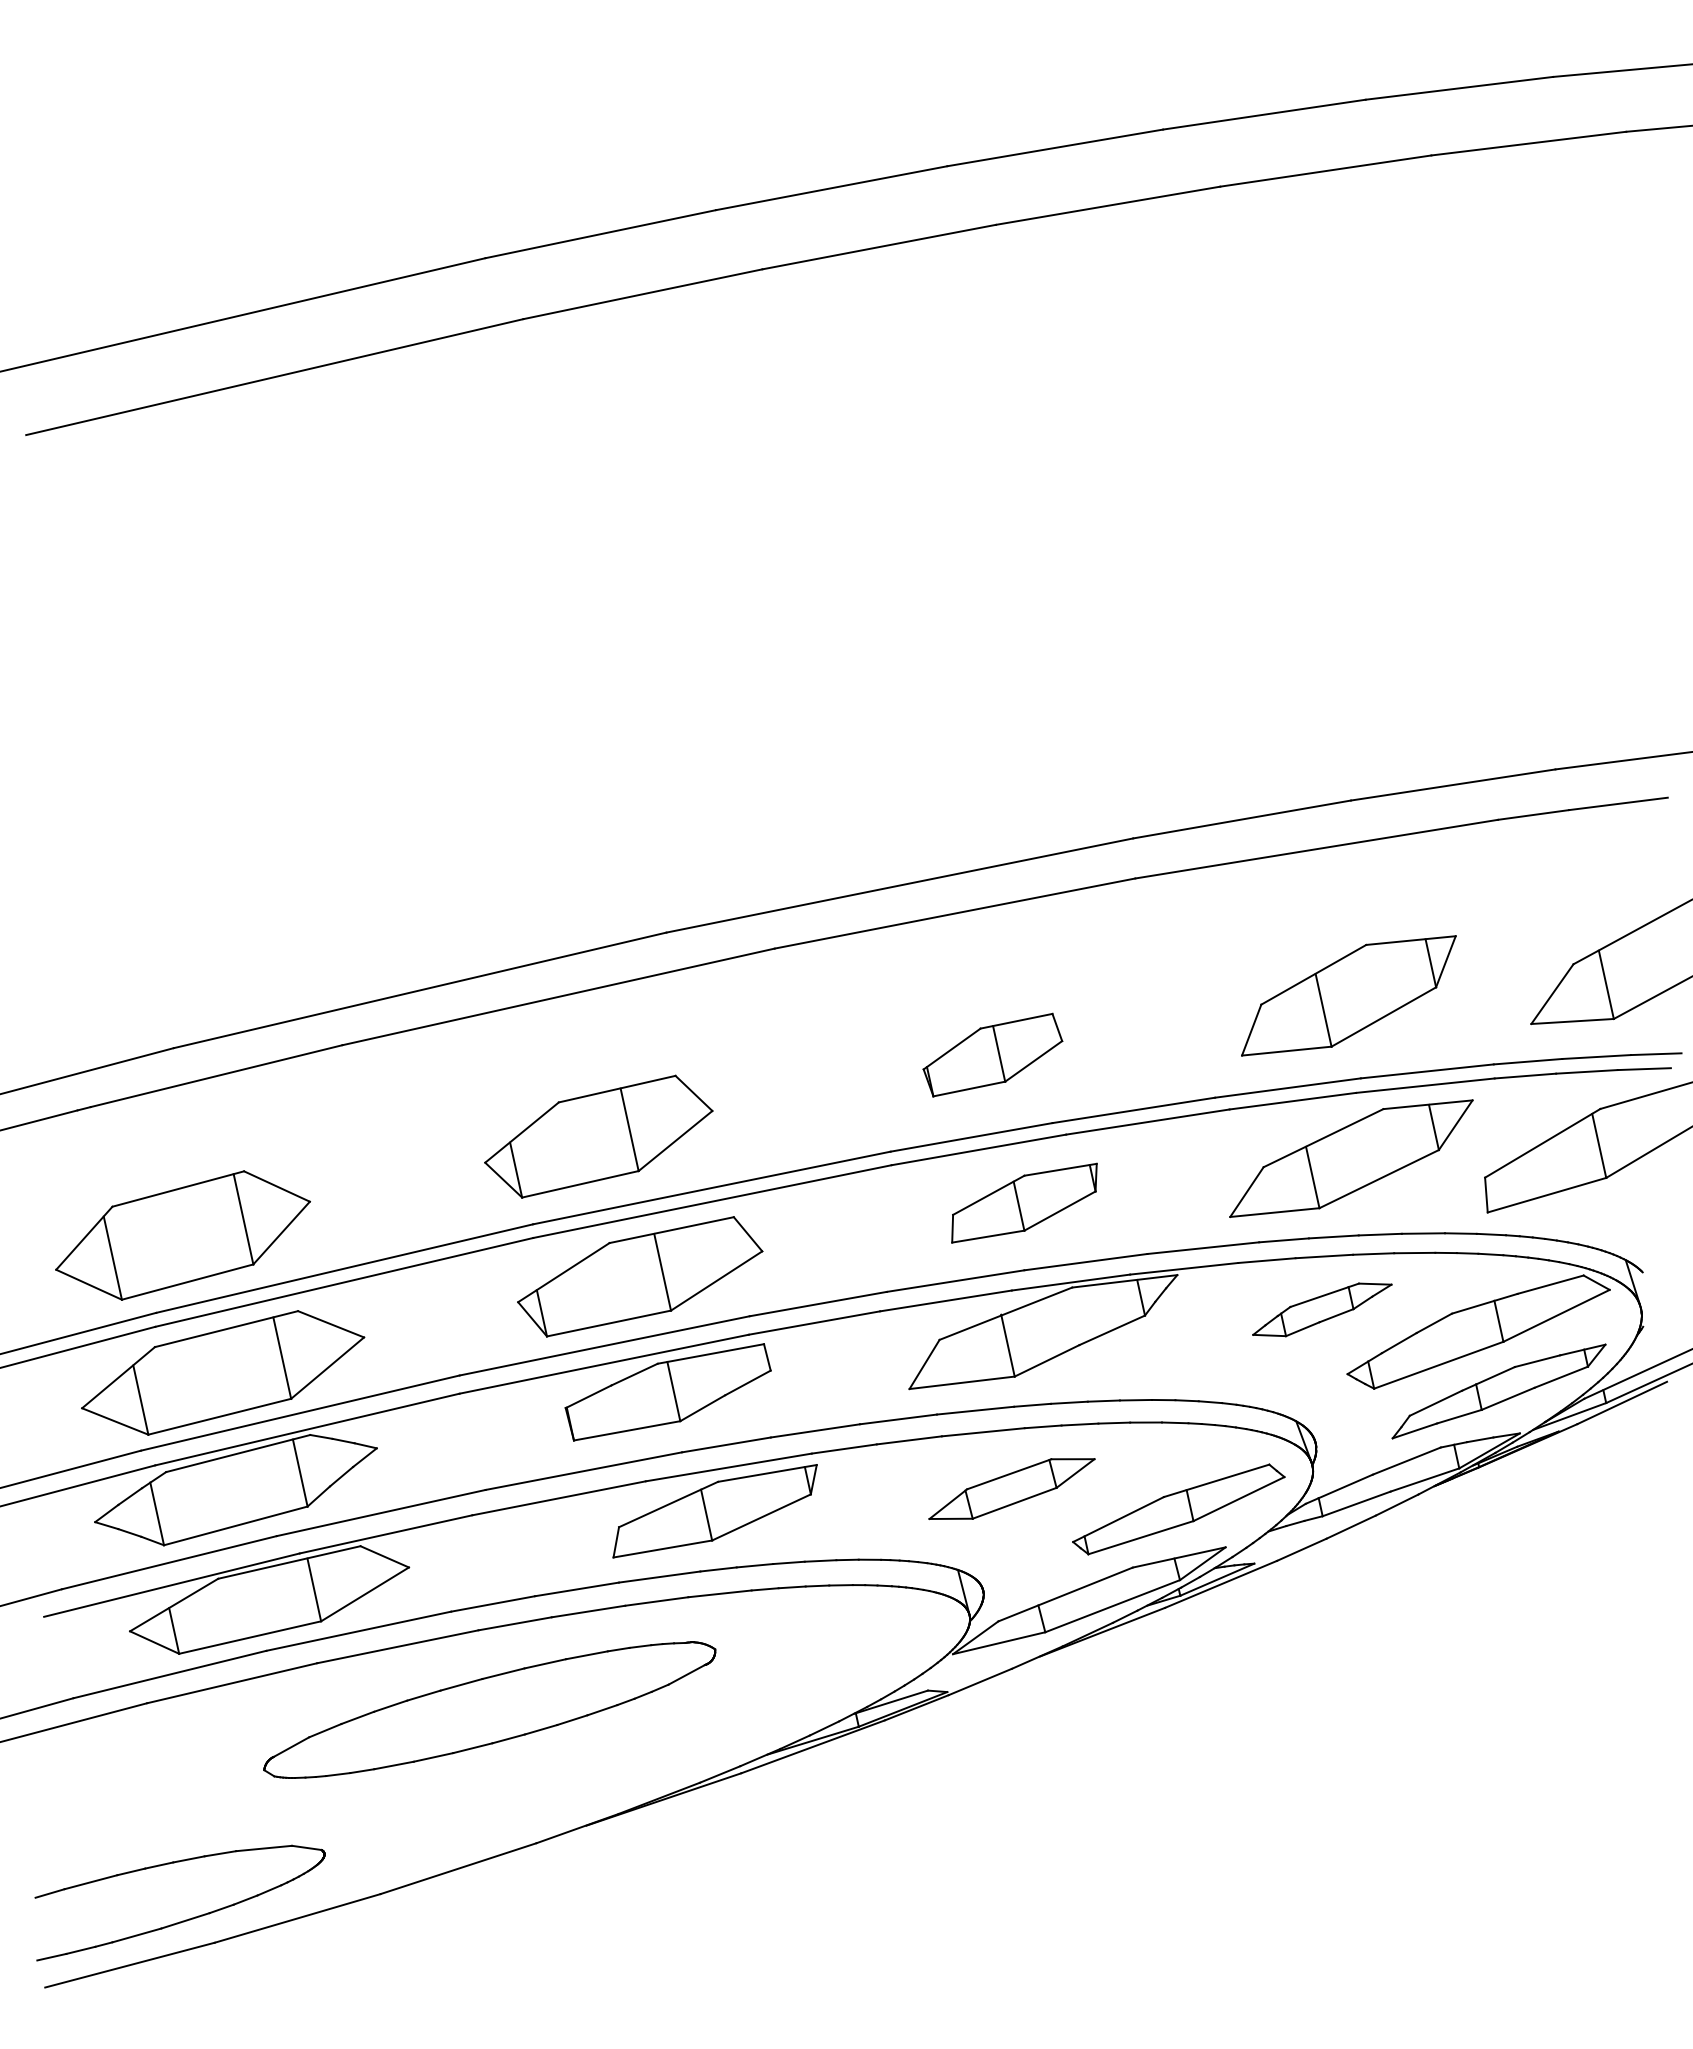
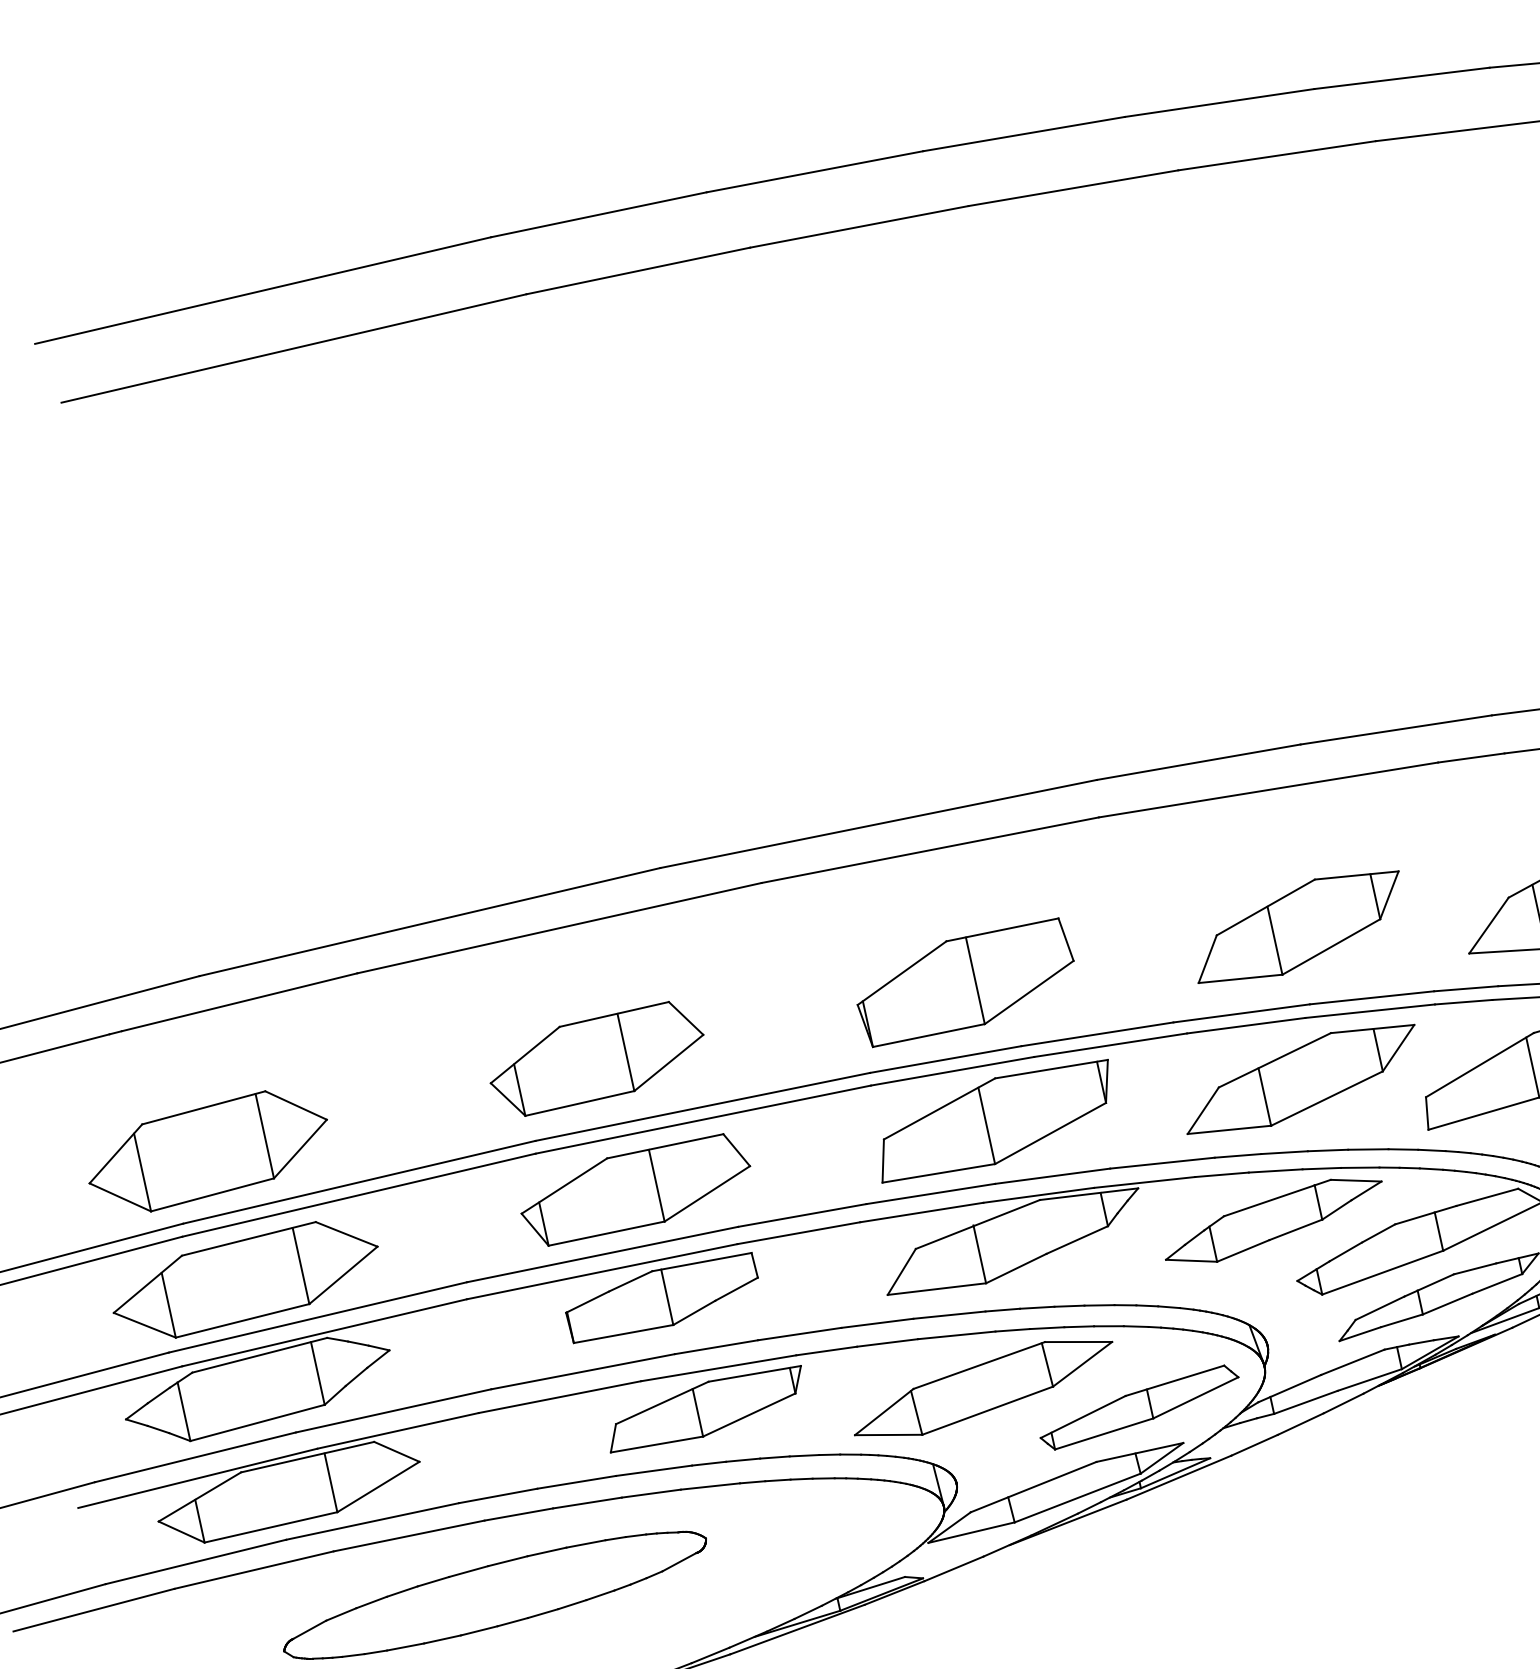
part: (992, 1054) -> (965, 982), size x1.67
part: (1024, 1202) -> (995, 1120), size x1.67
part: (1322, 1309) -> (1273, 1220), size x1.67
part: (1011, 1488) -> (983, 1387), size x1.67

